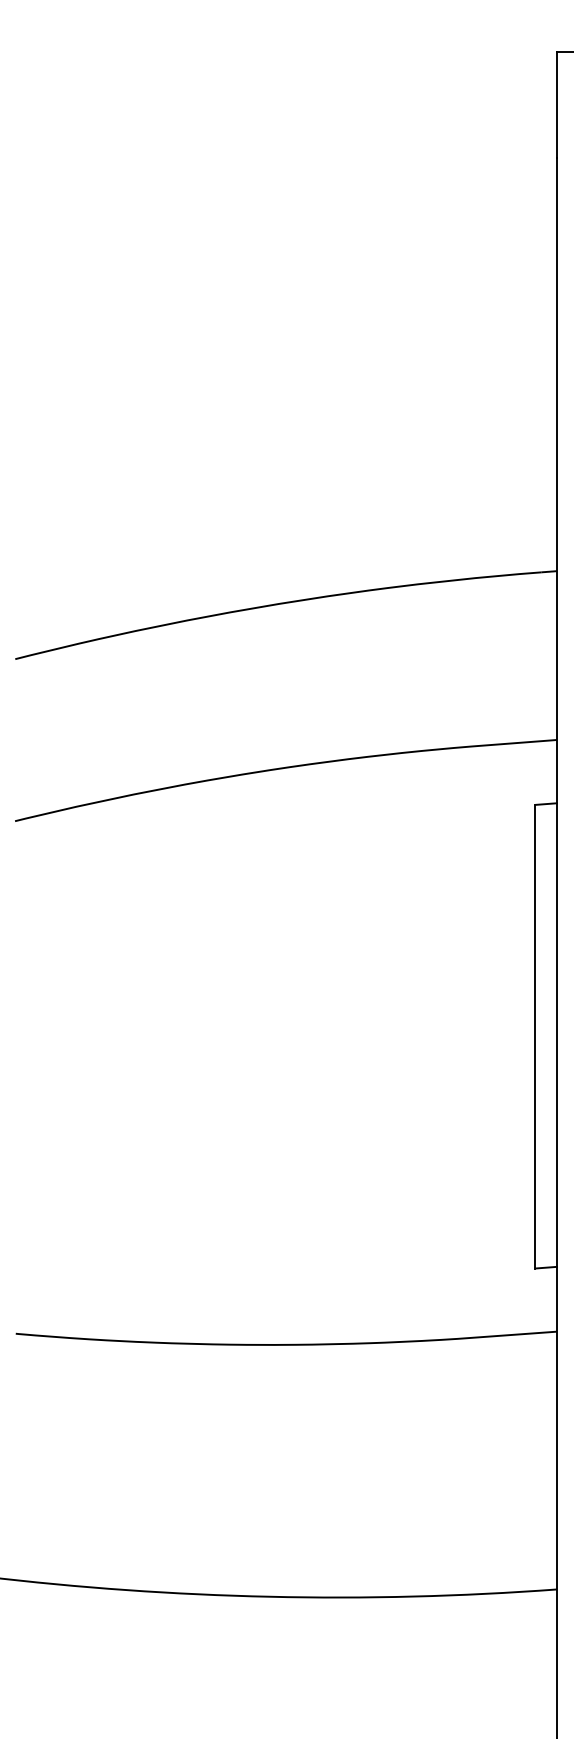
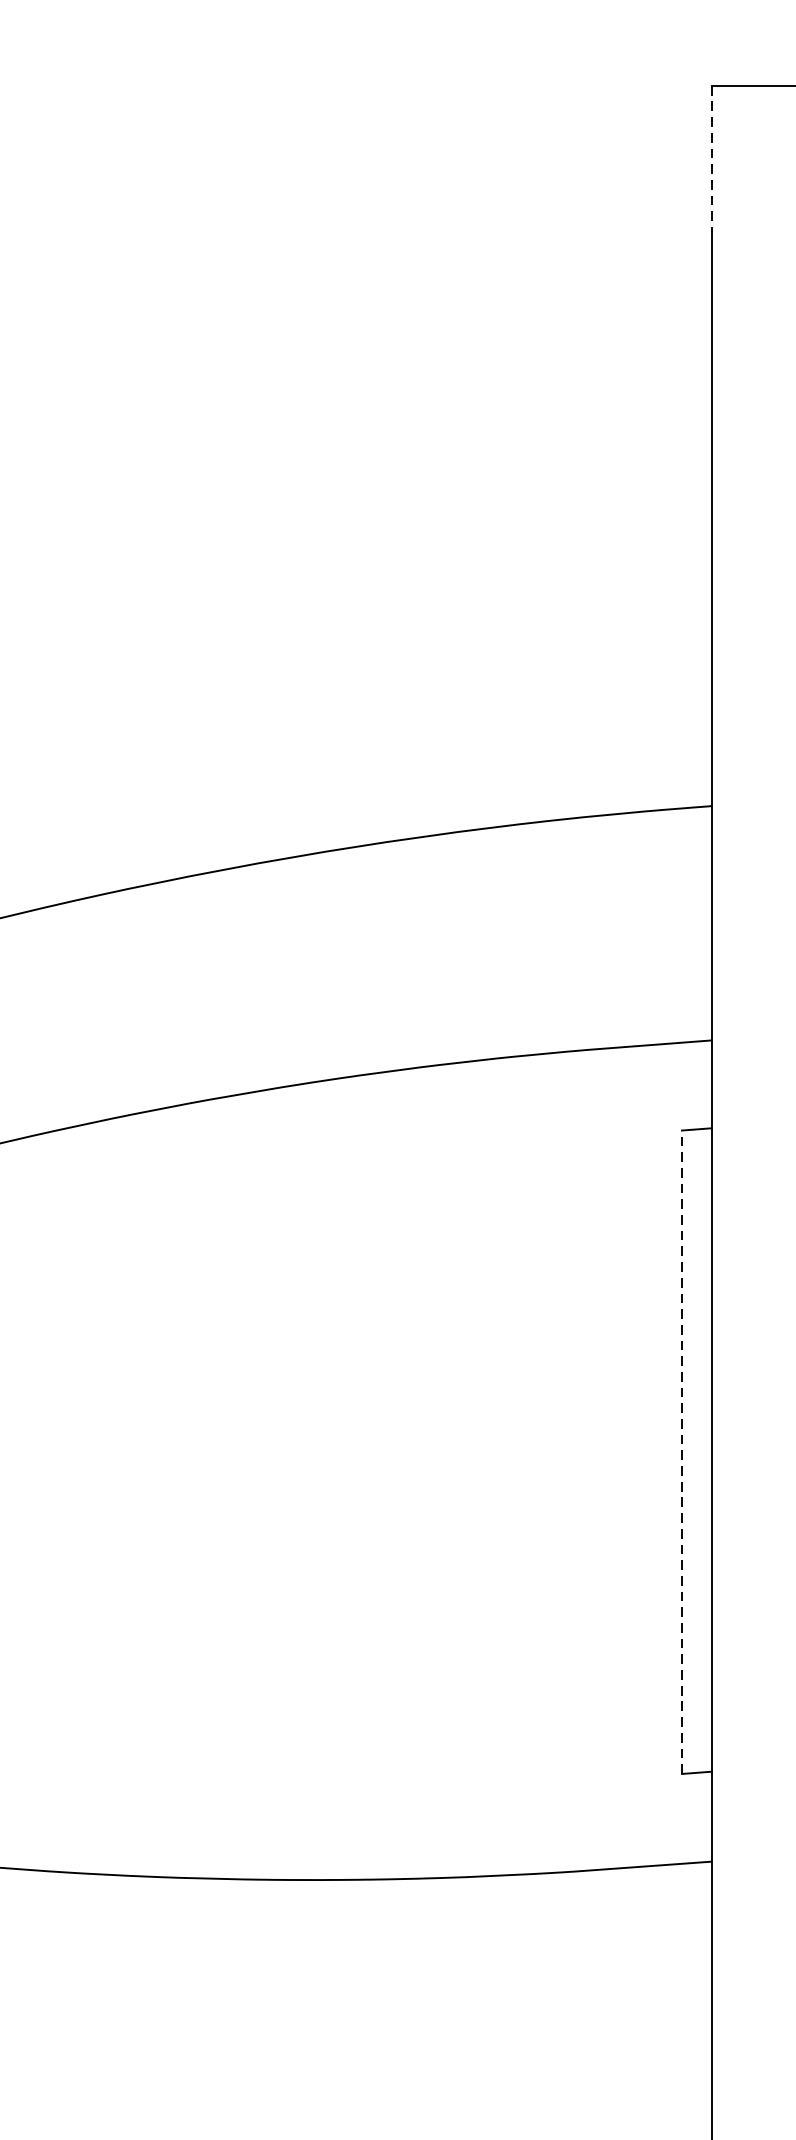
line: (556, 104) -> (711, 158), solid -> dashed
line: (535, 1036) -> (682, 1451), solid -> dashed

